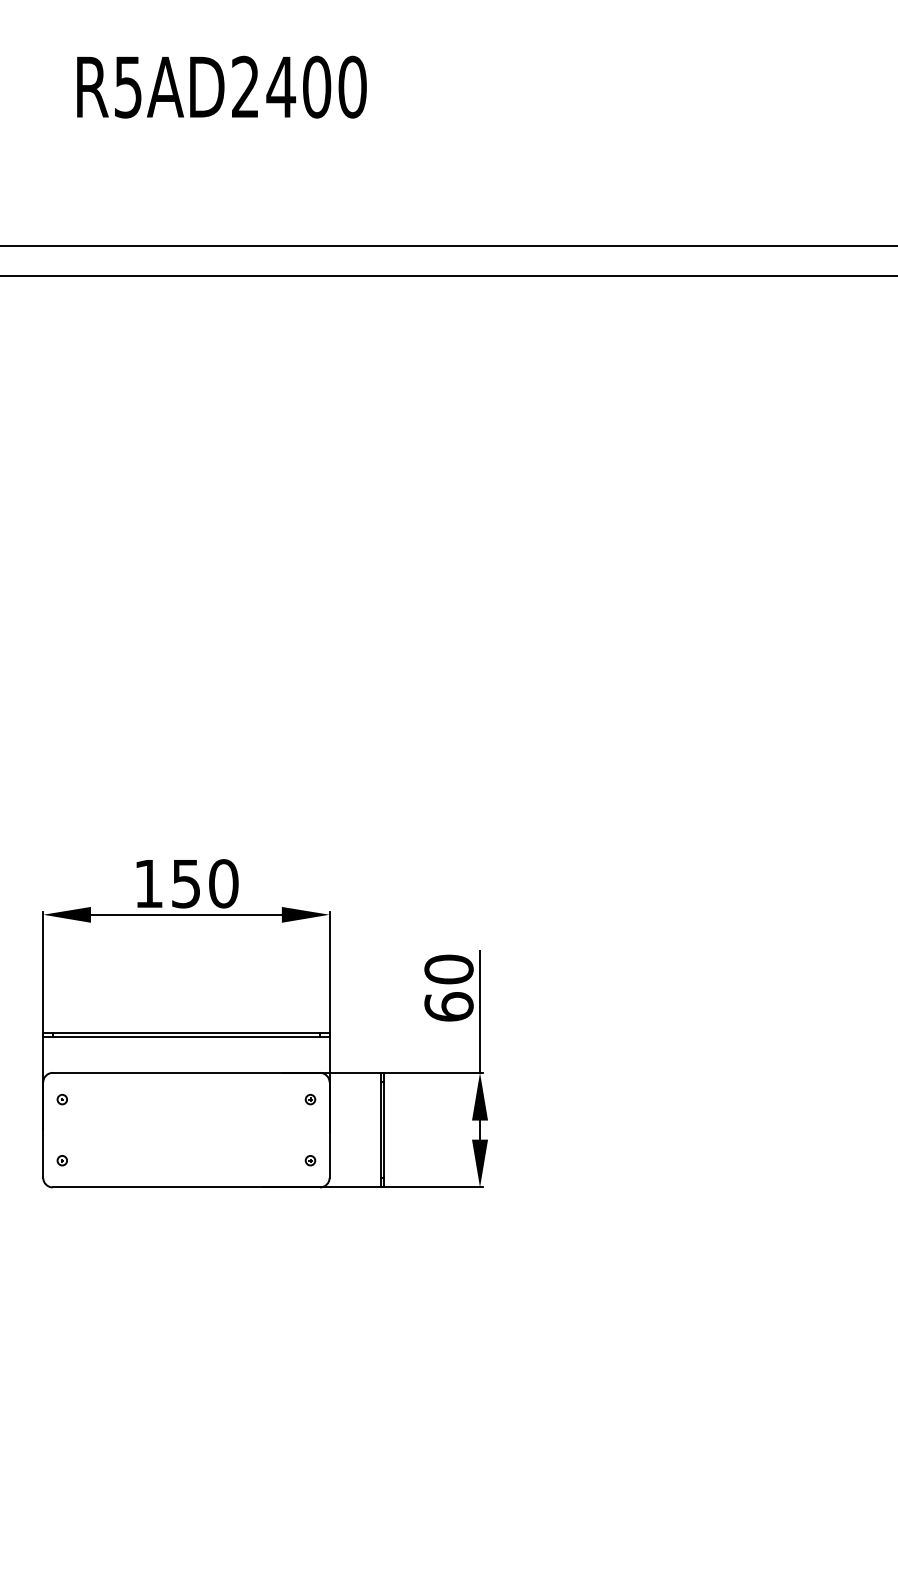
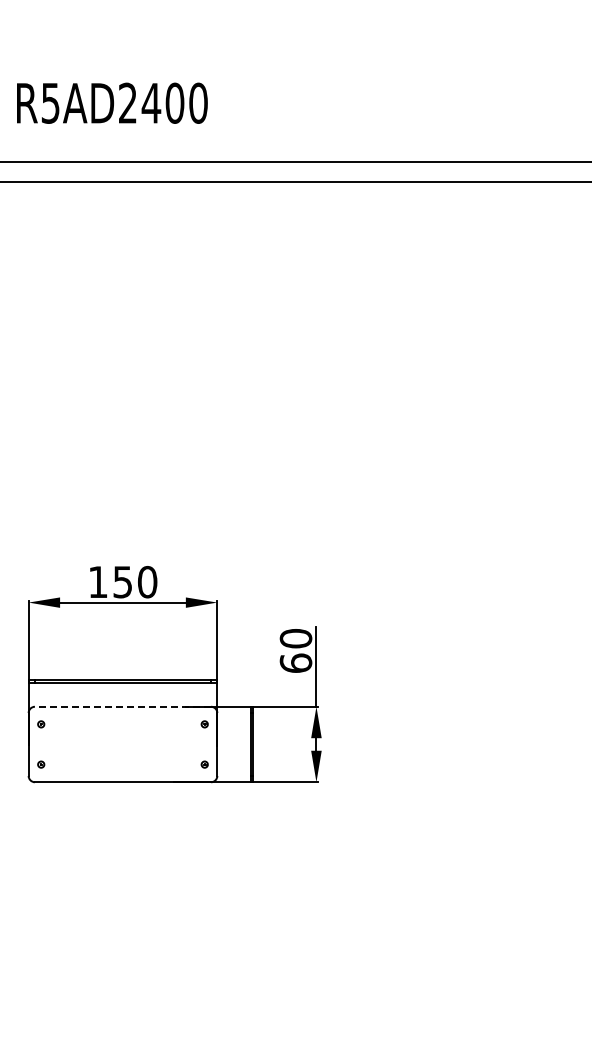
text: (222, 85) -> (112, 102), moved
line: (185, 1072) -> (122, 706), solid -> dashed

